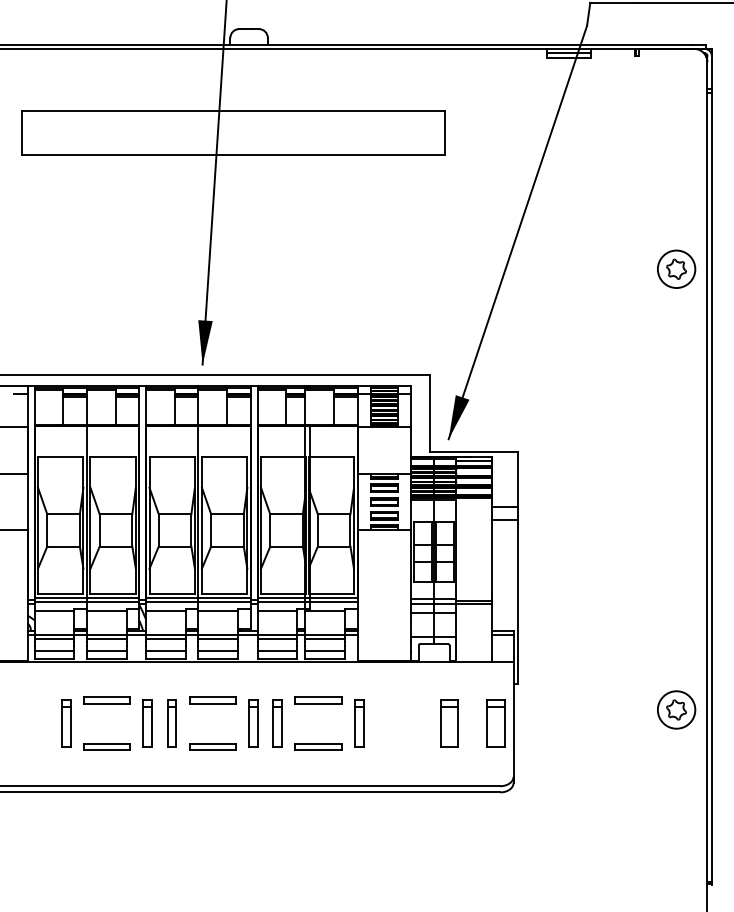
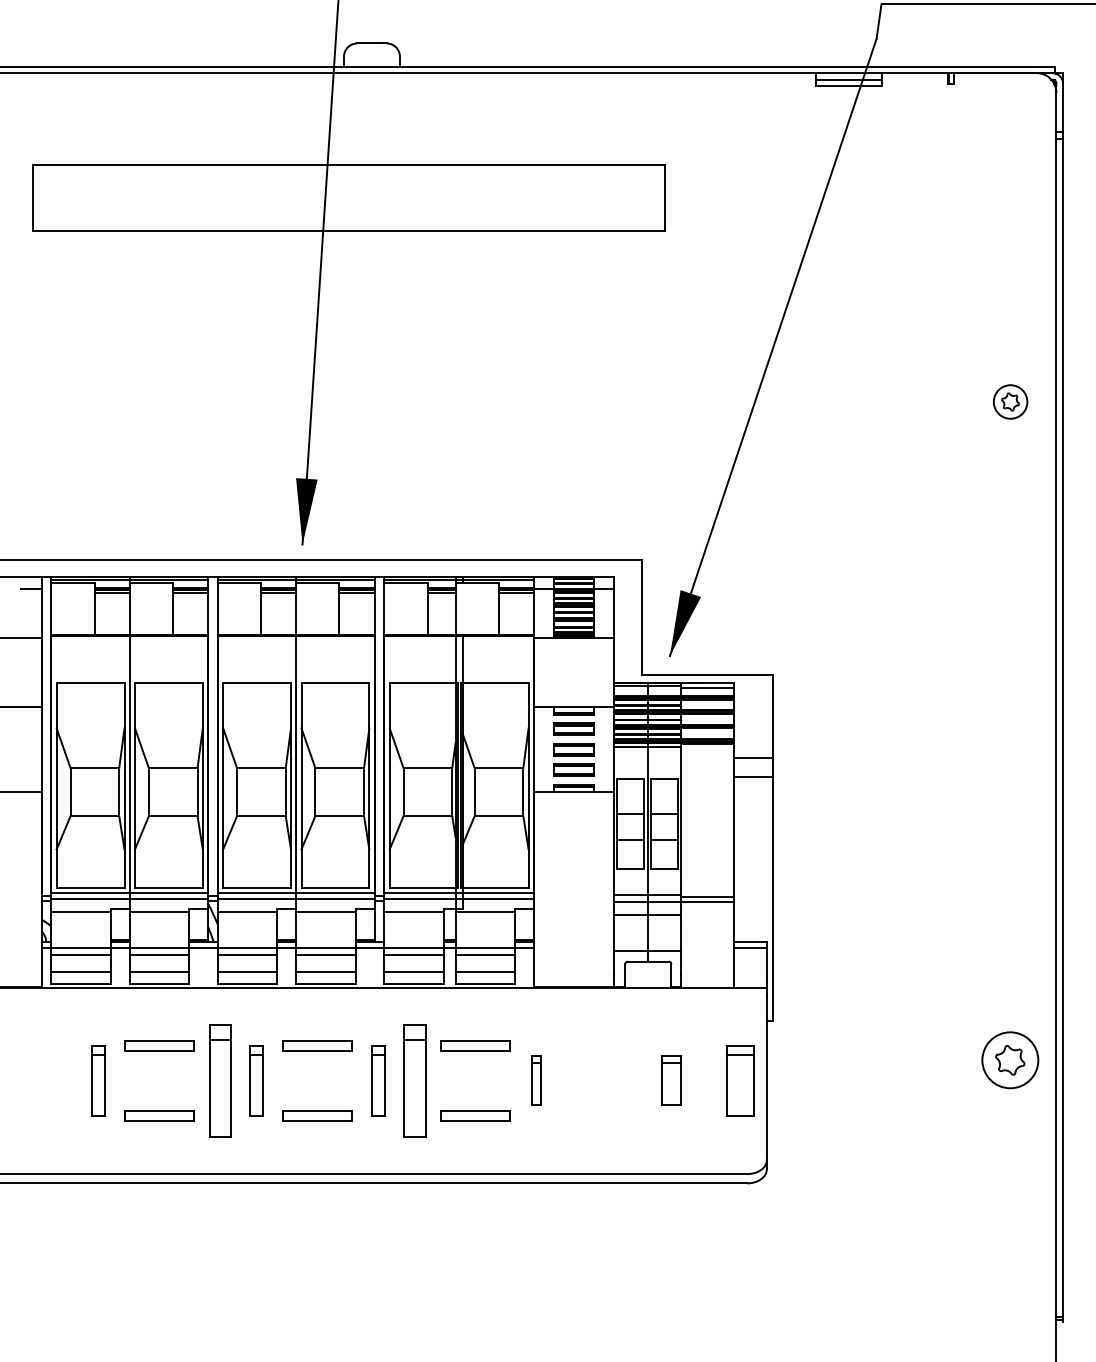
part: (676, 268) -> (1010, 400), size x0.6
part: (147, 723) -> (220, 1080), size x1.6
part: (277, 723) -> (414, 1080), size x1.6
part: (359, 723) -> (536, 1080), size x0.7
part: (449, 723) -> (671, 1080), size x0.7

